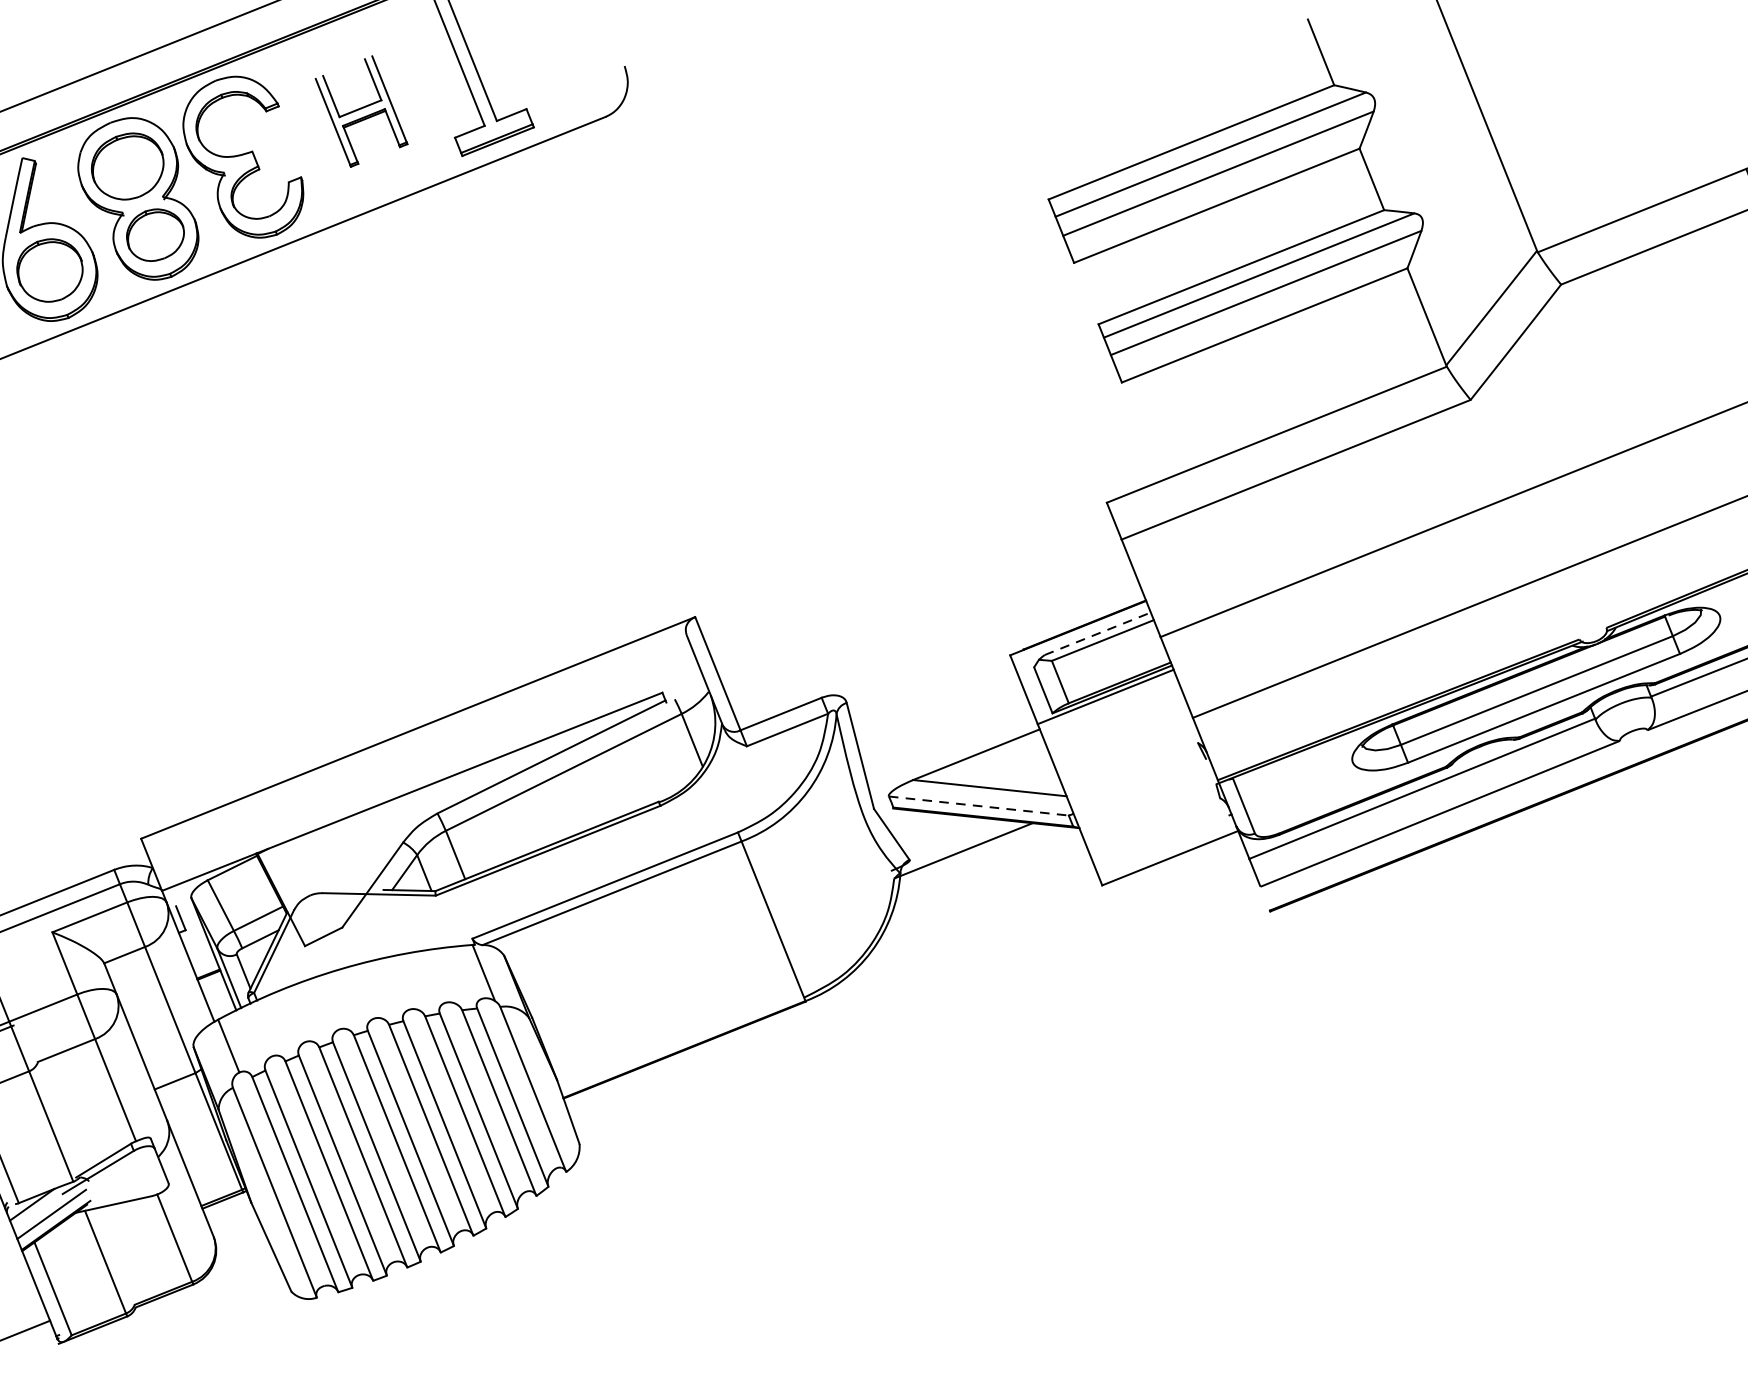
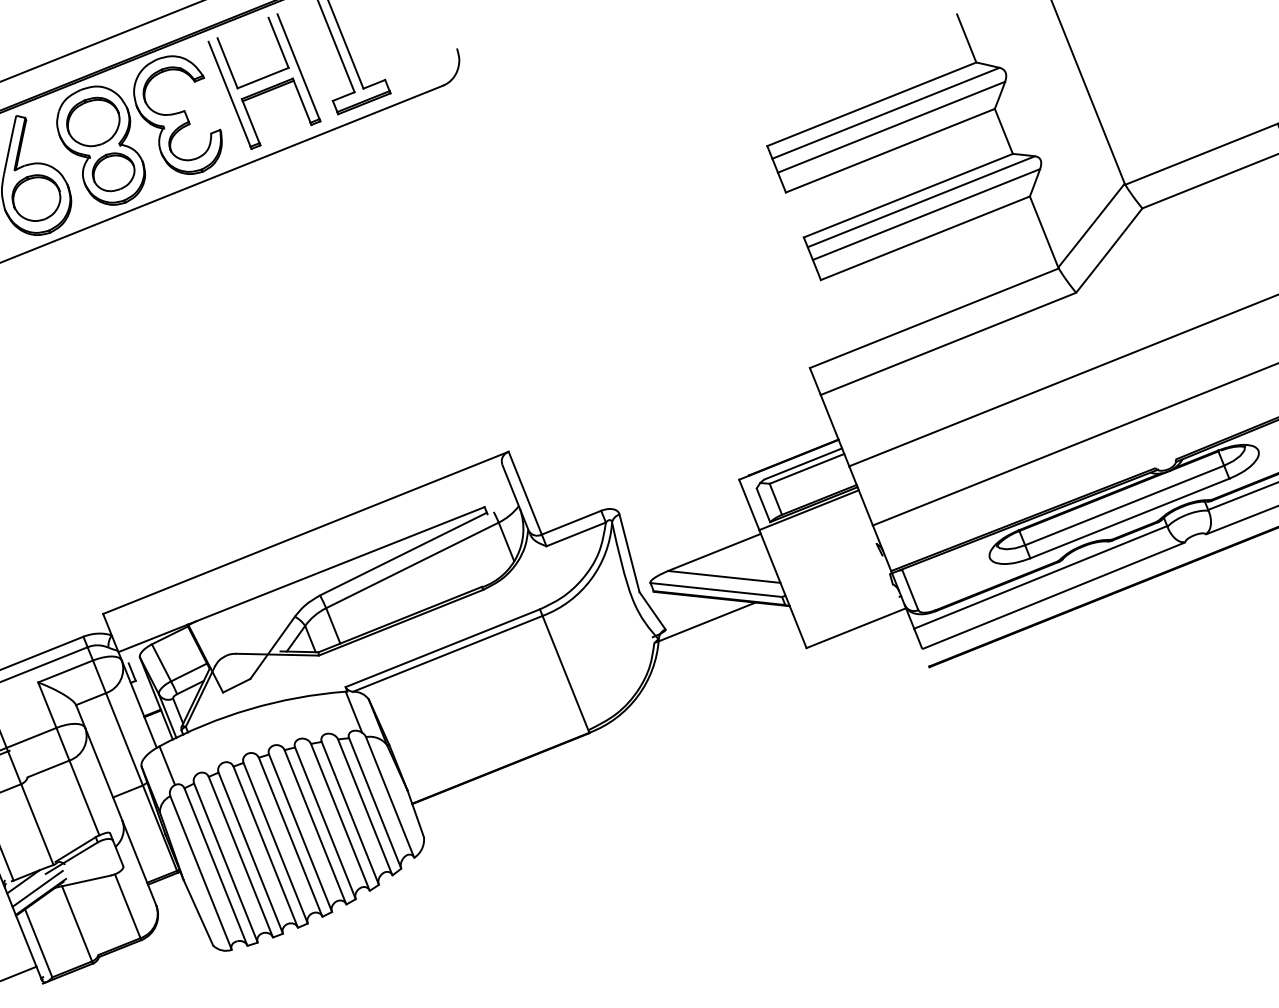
part: (361, 111) -> (264, 81), size x1.67
line: (1098, 633) -> (803, 463), dashed -> solid
line: (979, 806) -> (716, 590), dashed -> solid

